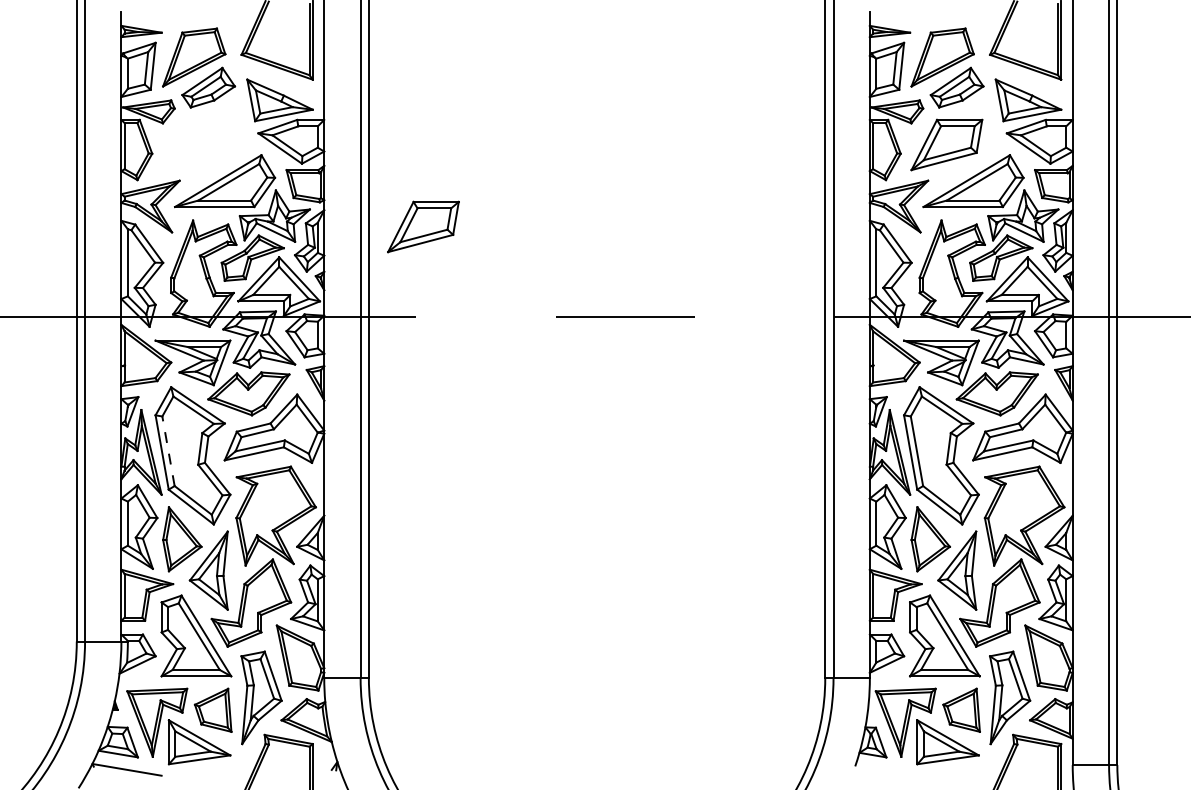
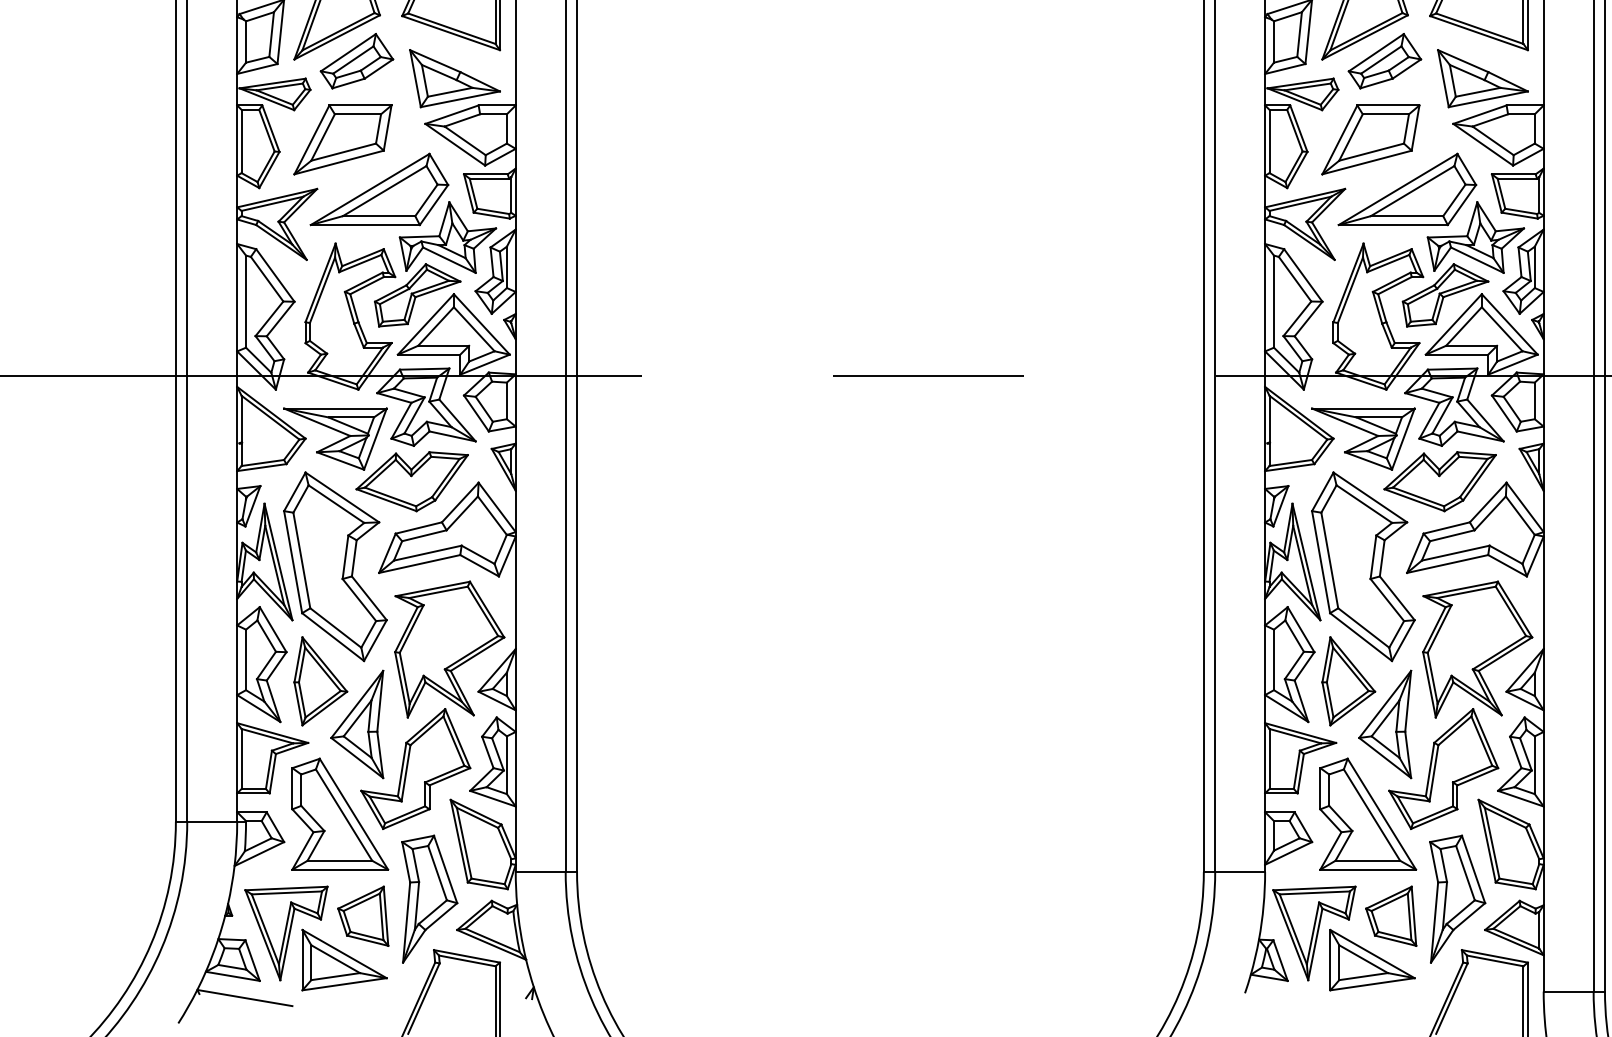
part: (423, 226) -> (343, 139), moved
line: (168, 450) -> (301, 559), dashed -> solid

